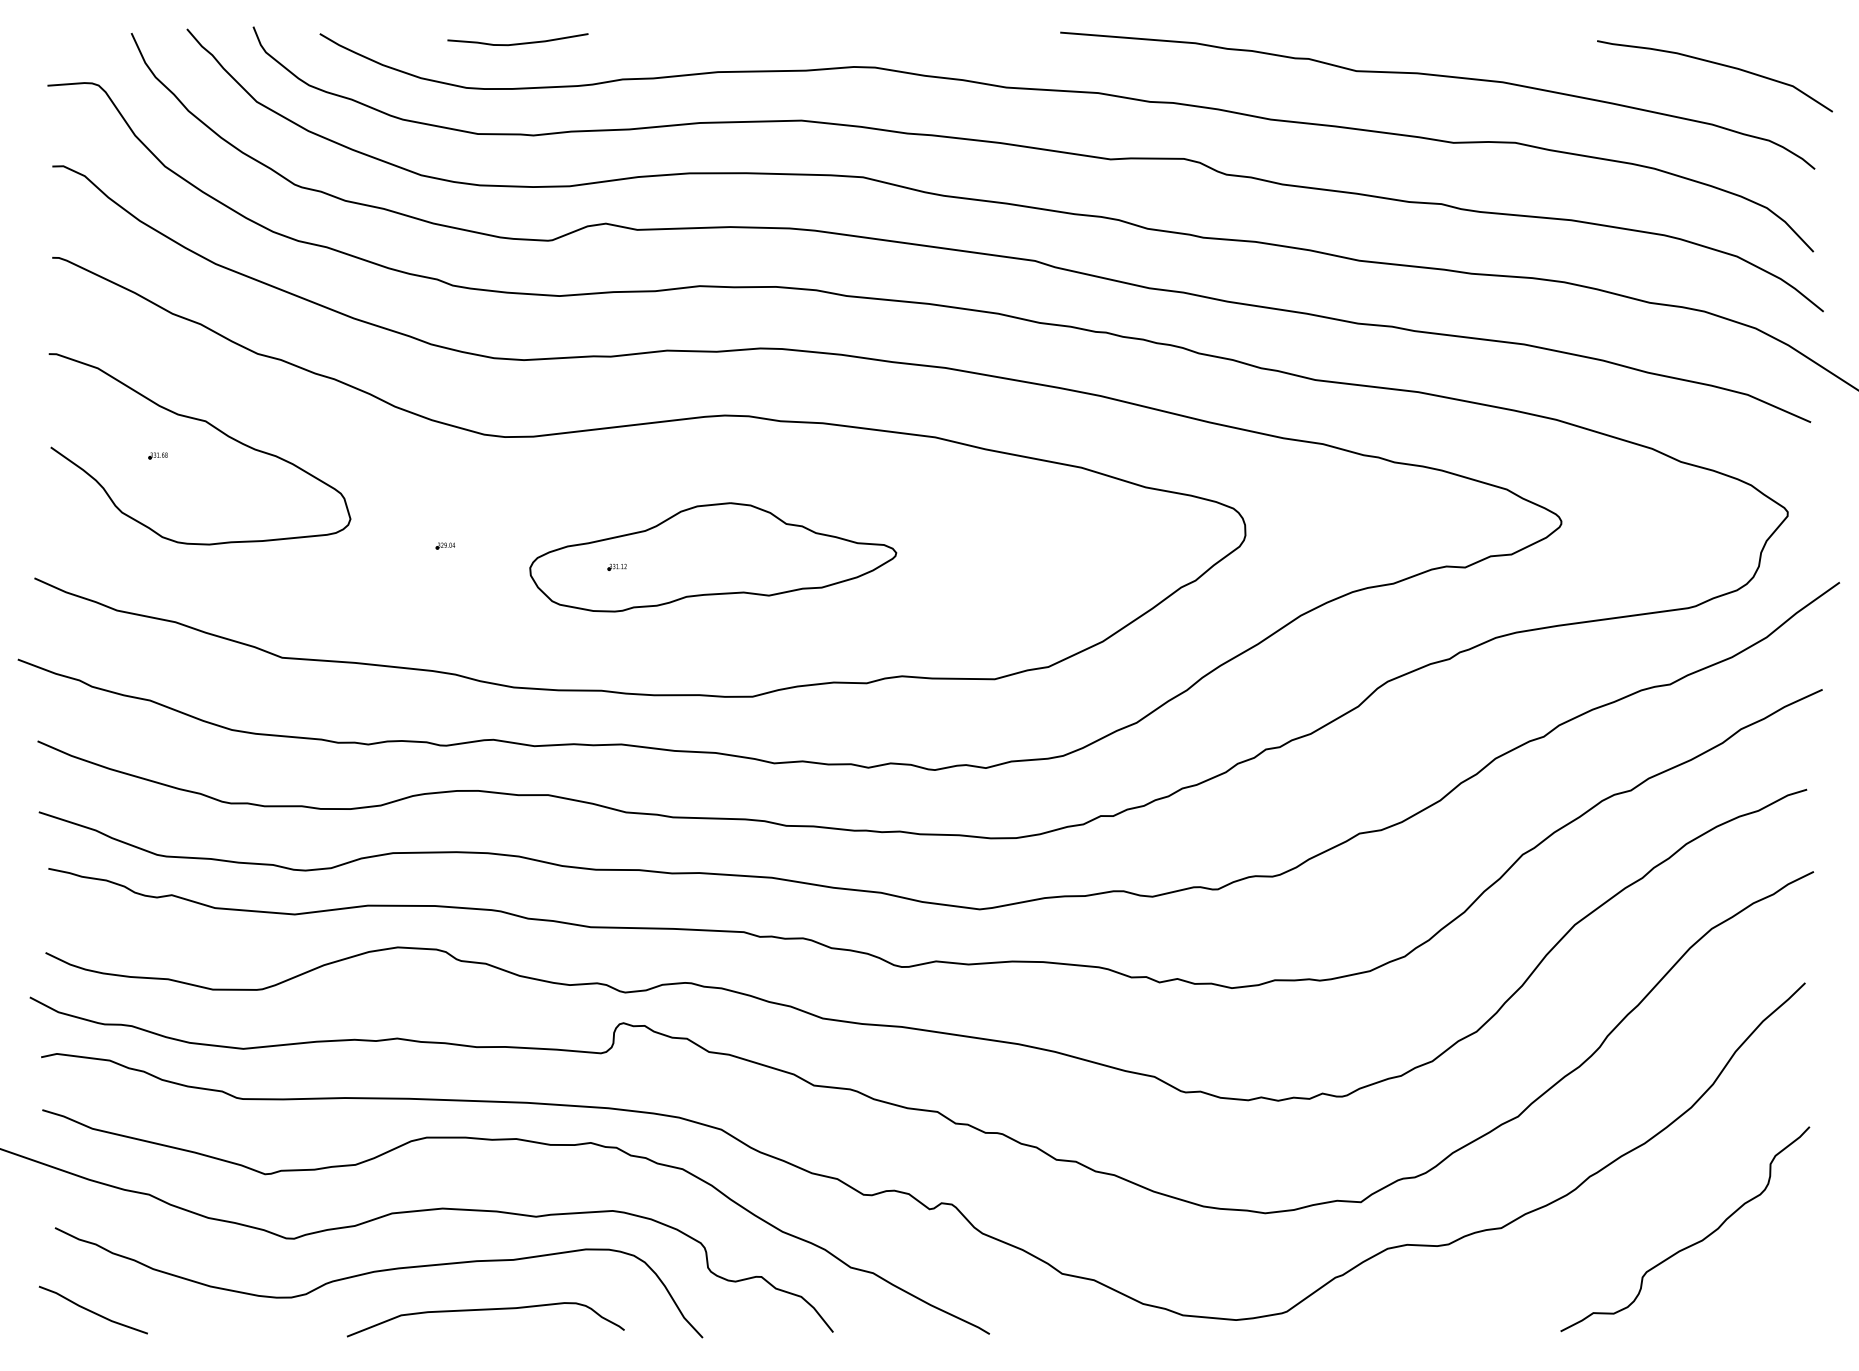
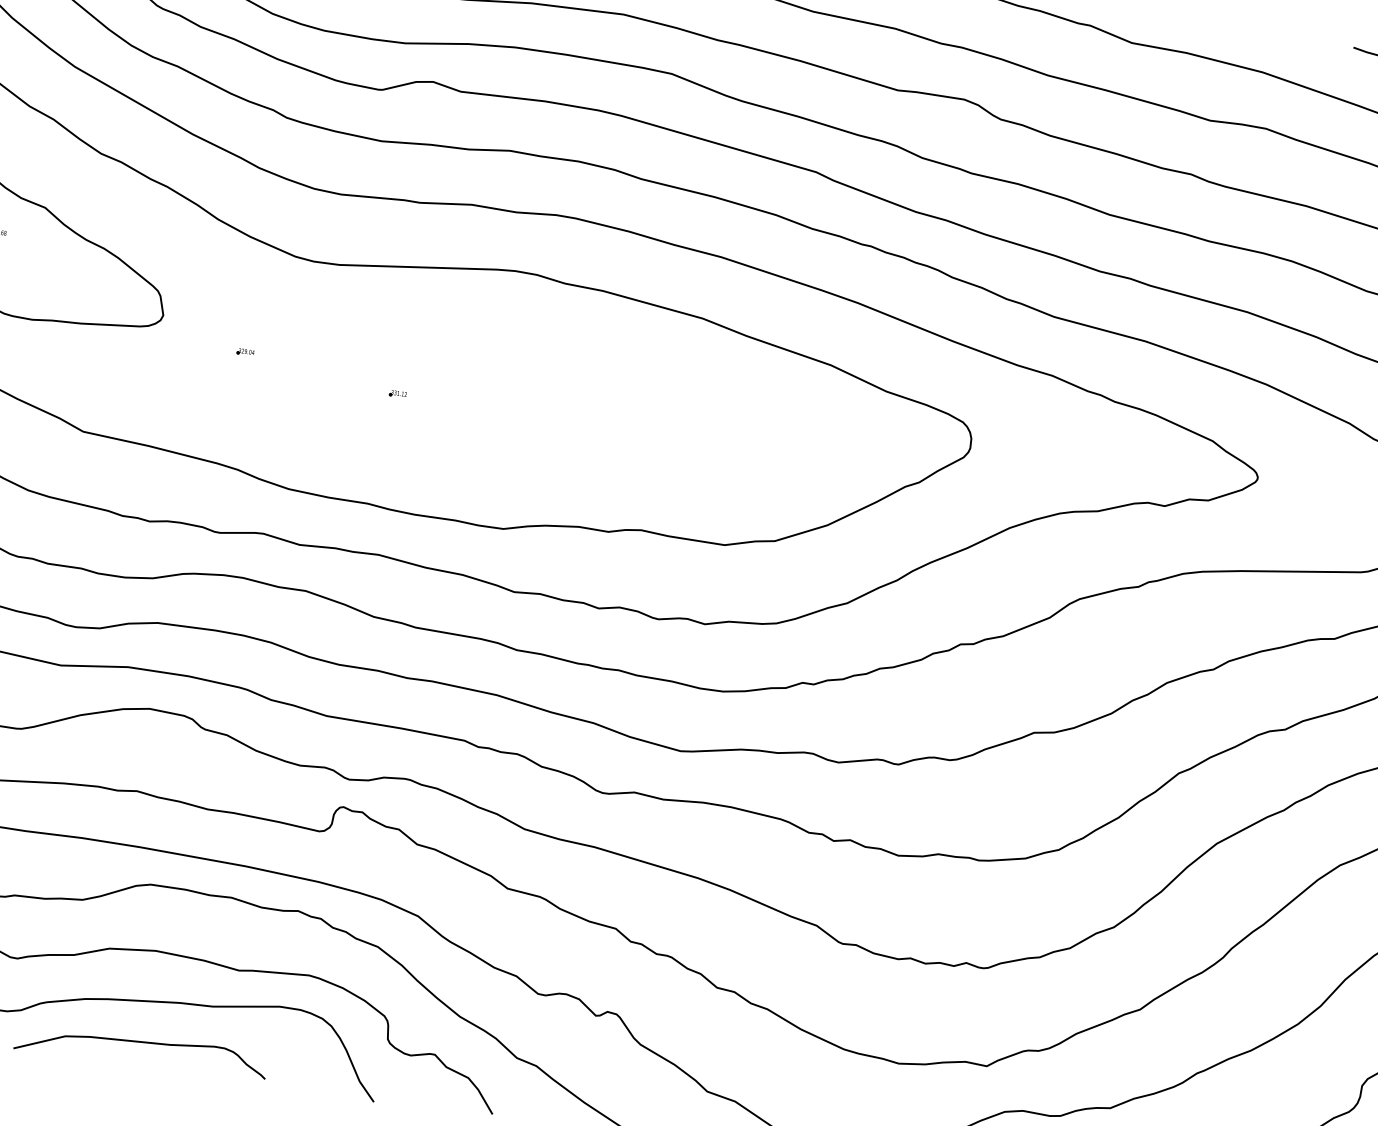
part: (713, 557) -> (486, 397), removed
curve: (485, 1310) -> (142, 1043), moved

